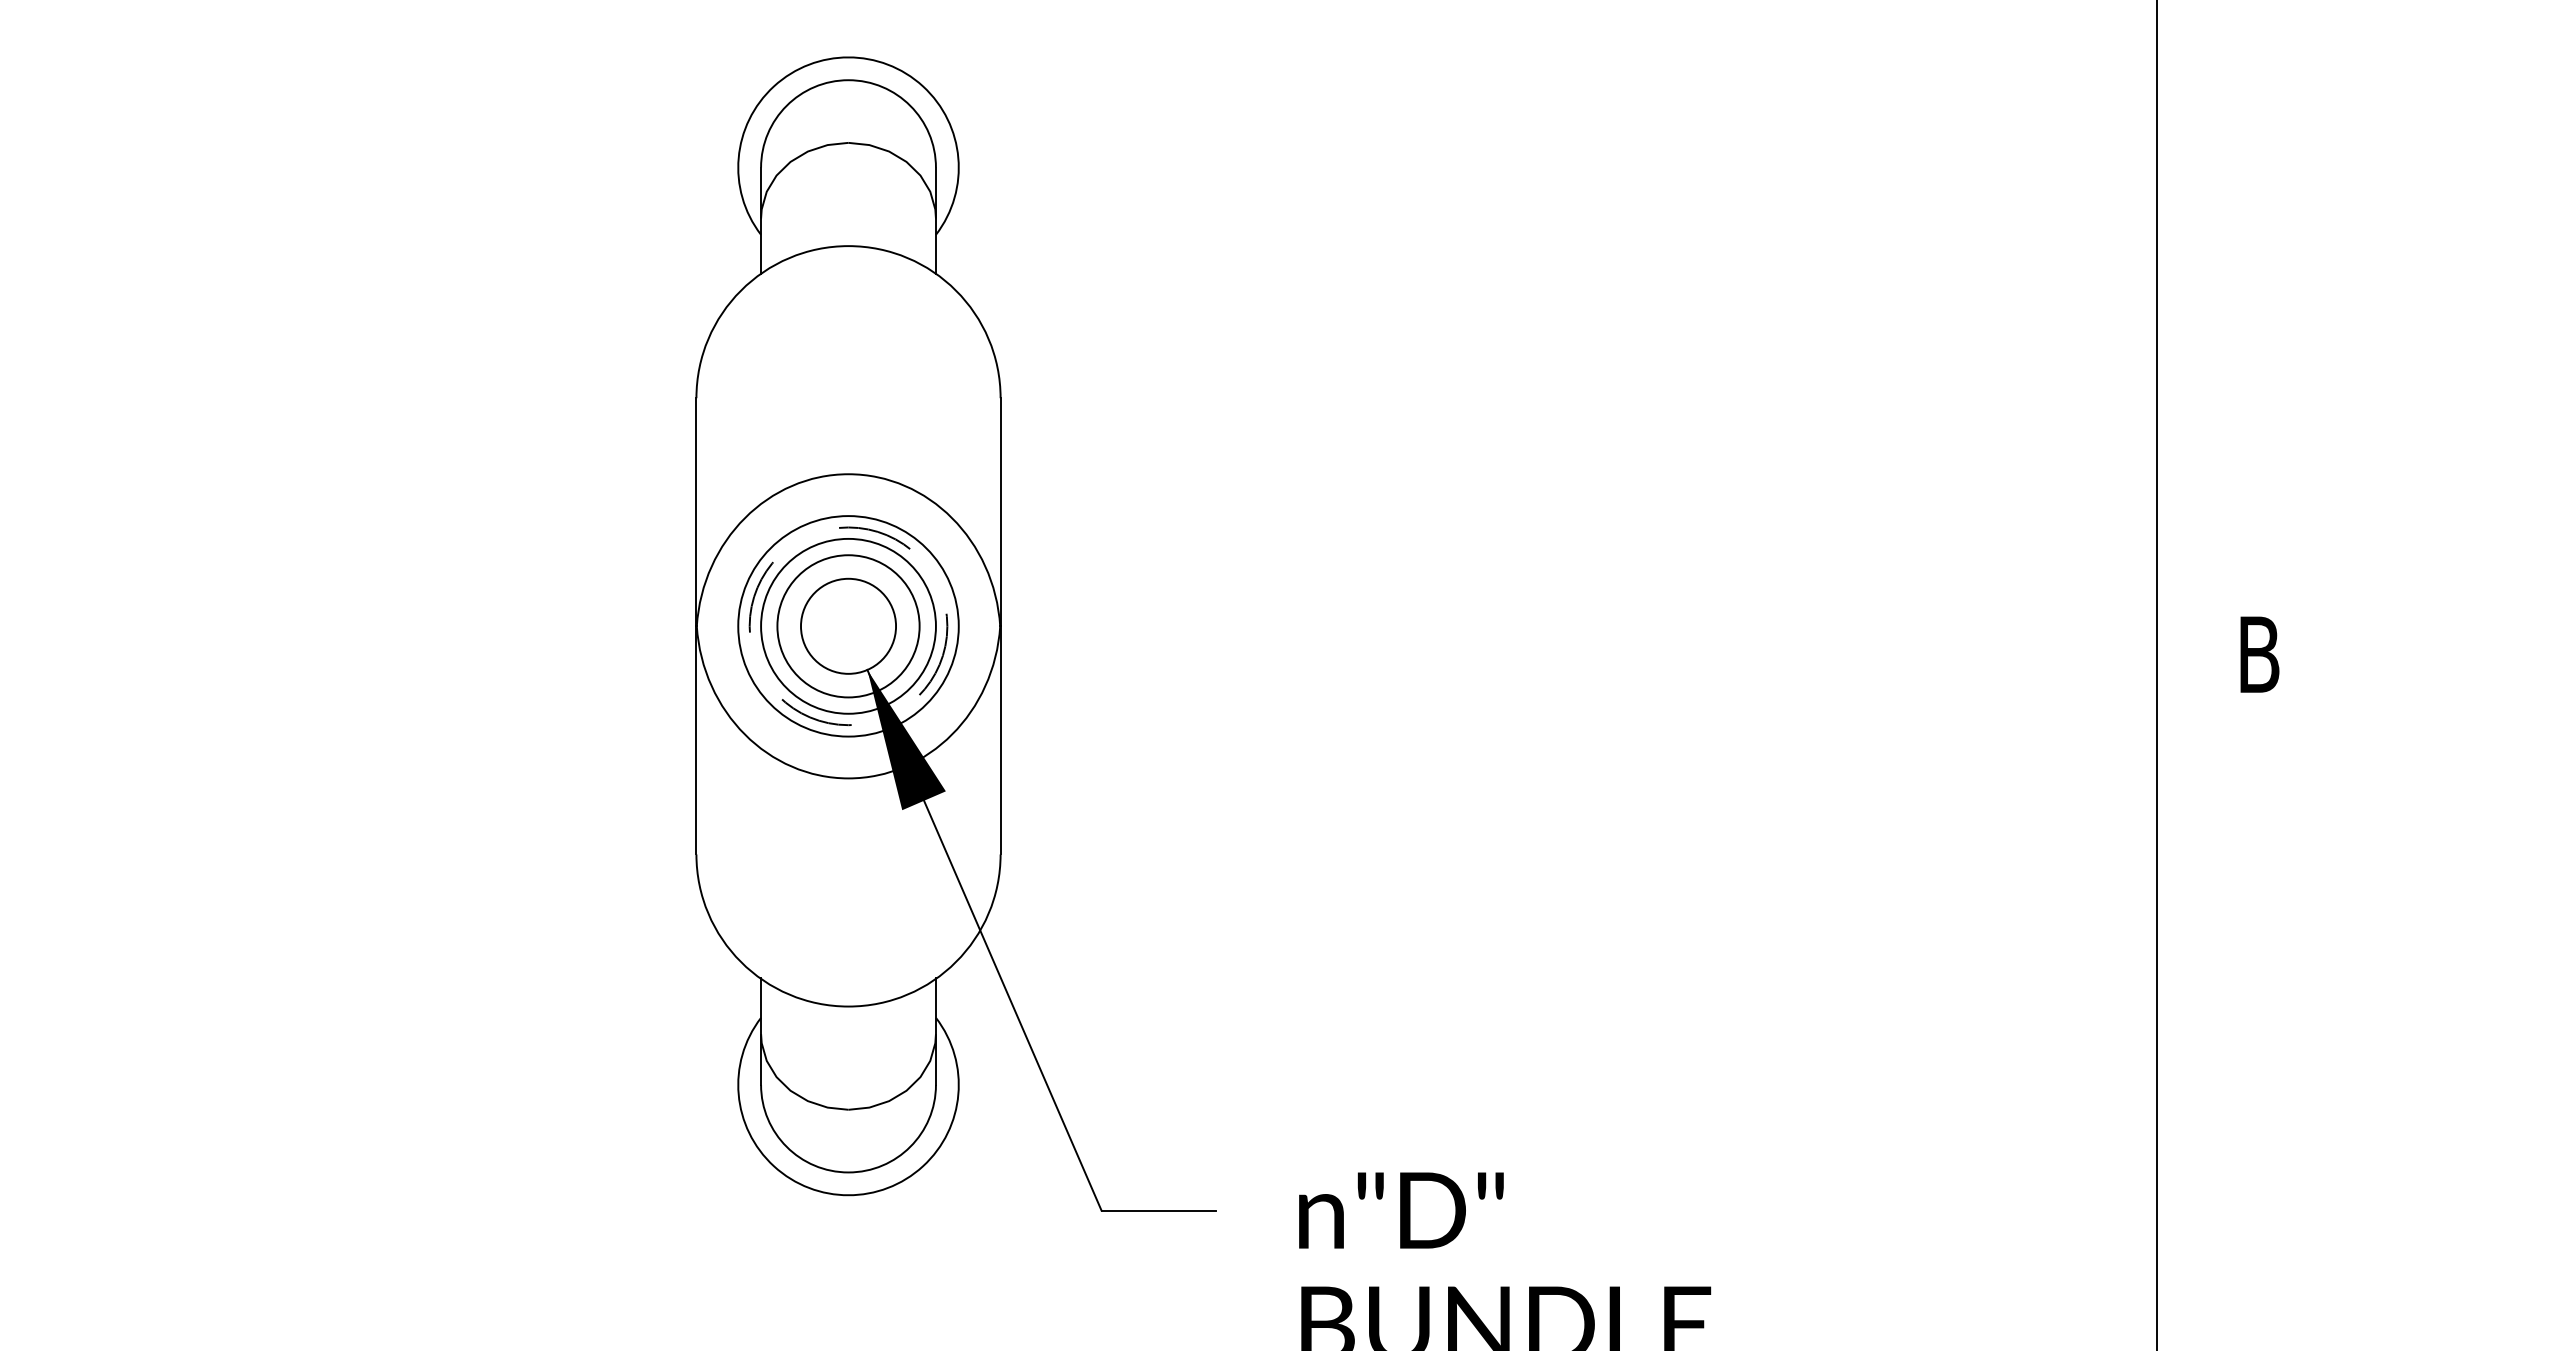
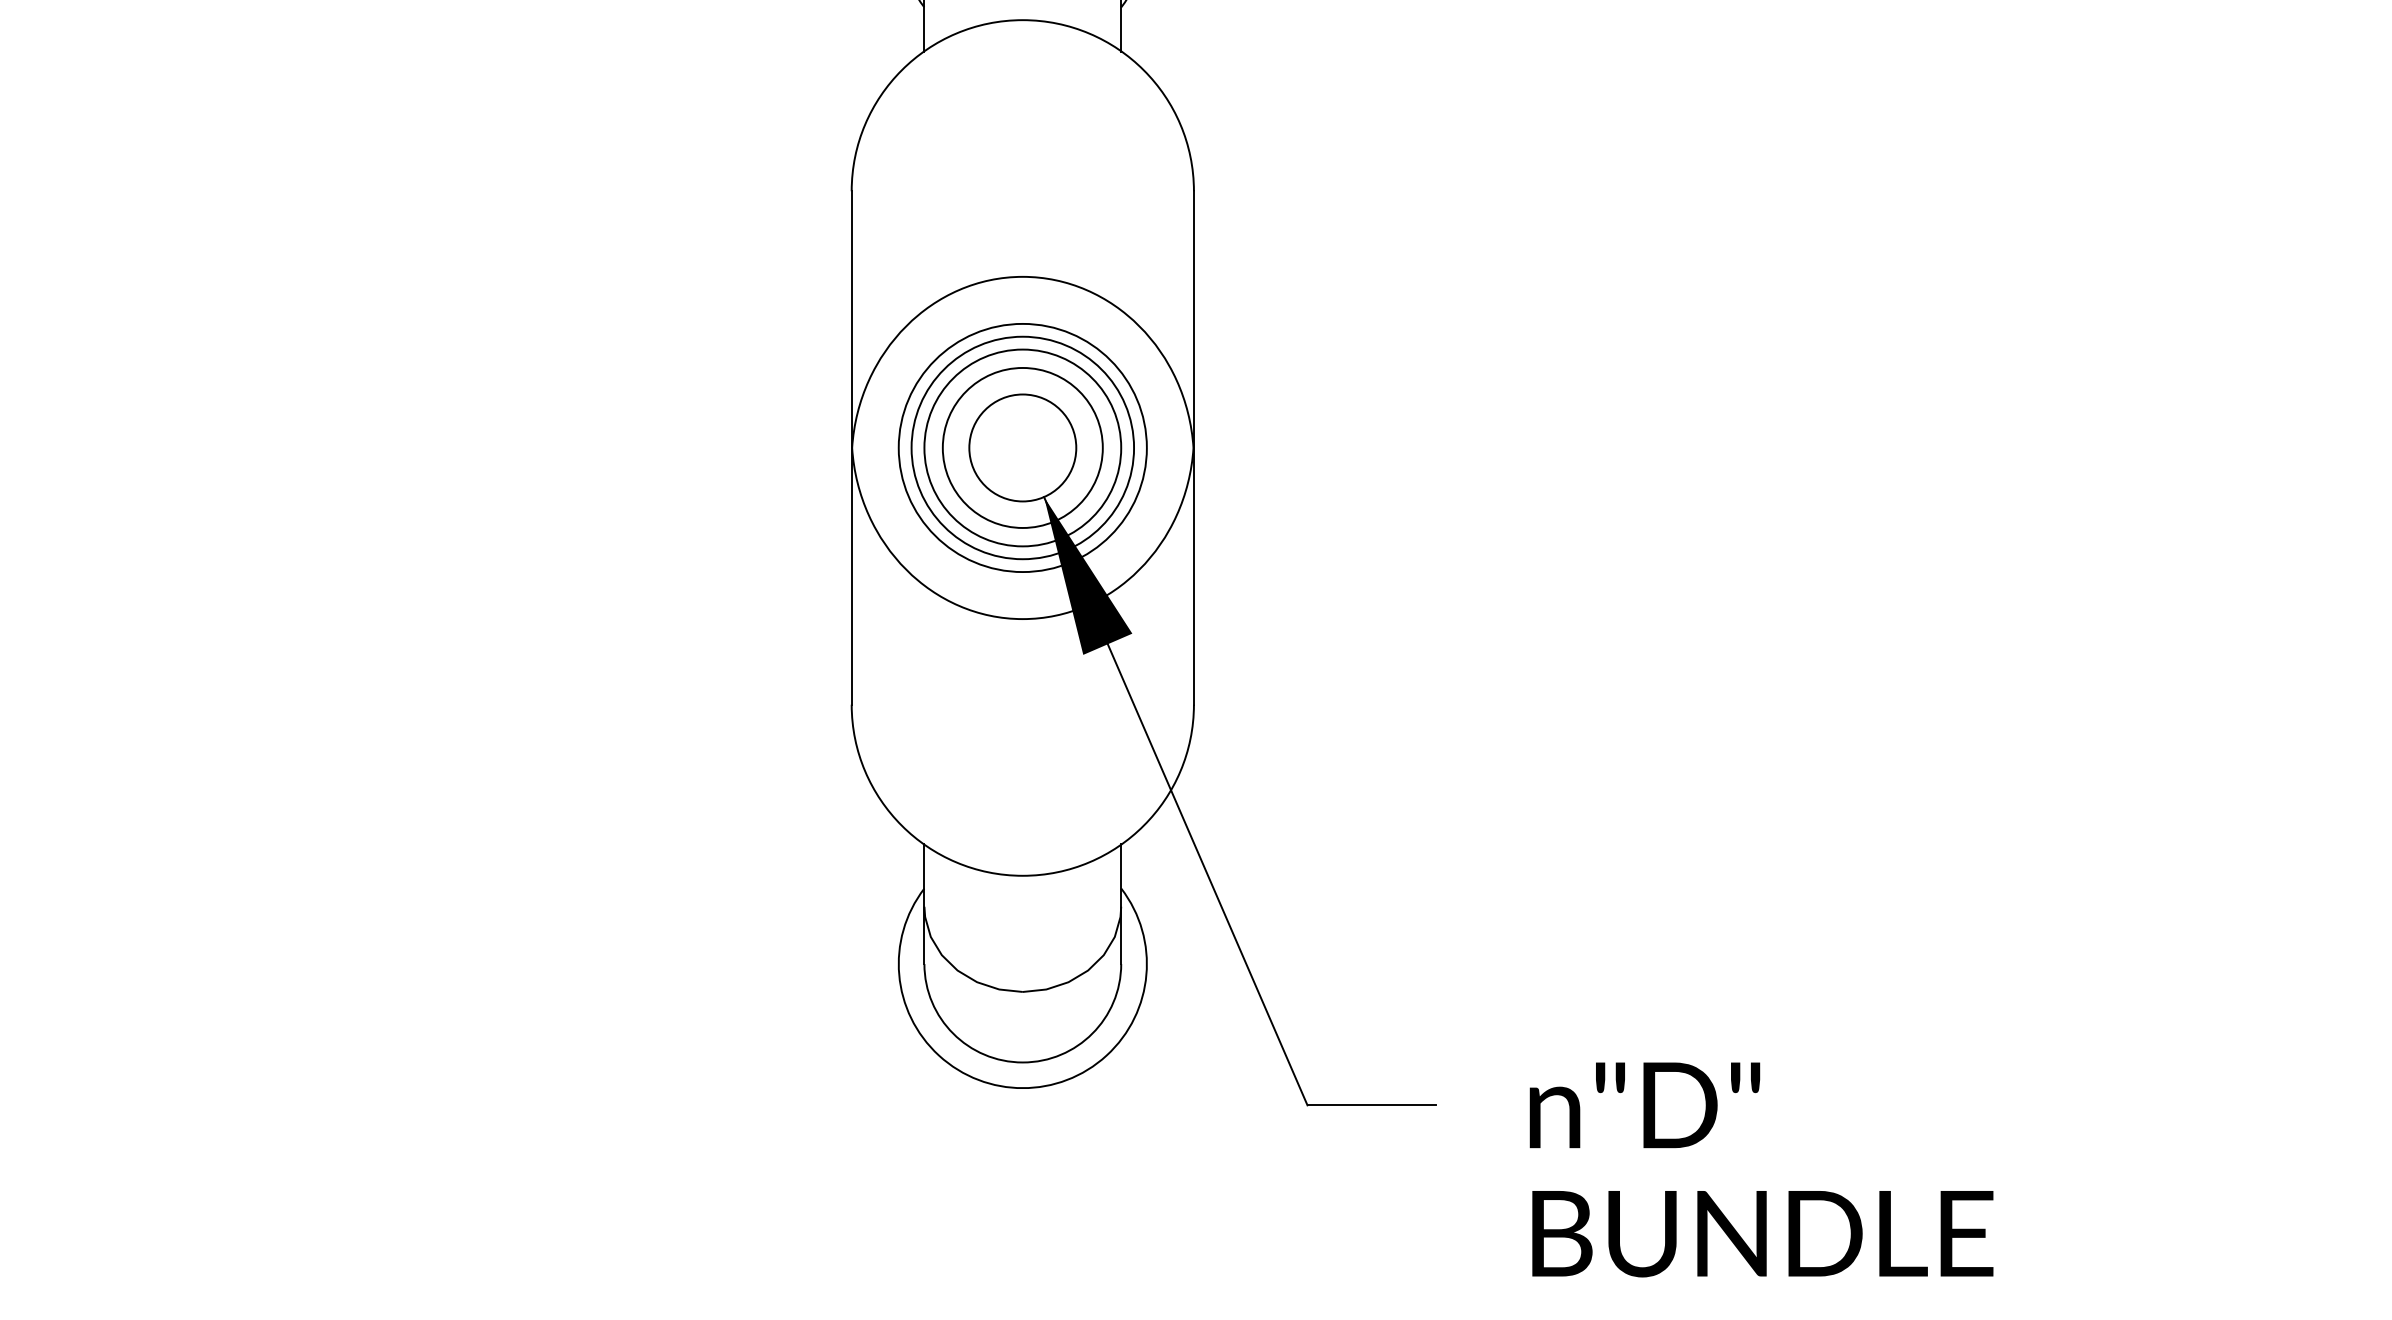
circle: (848, 626) -> (1022, 448), dashed -> solid

